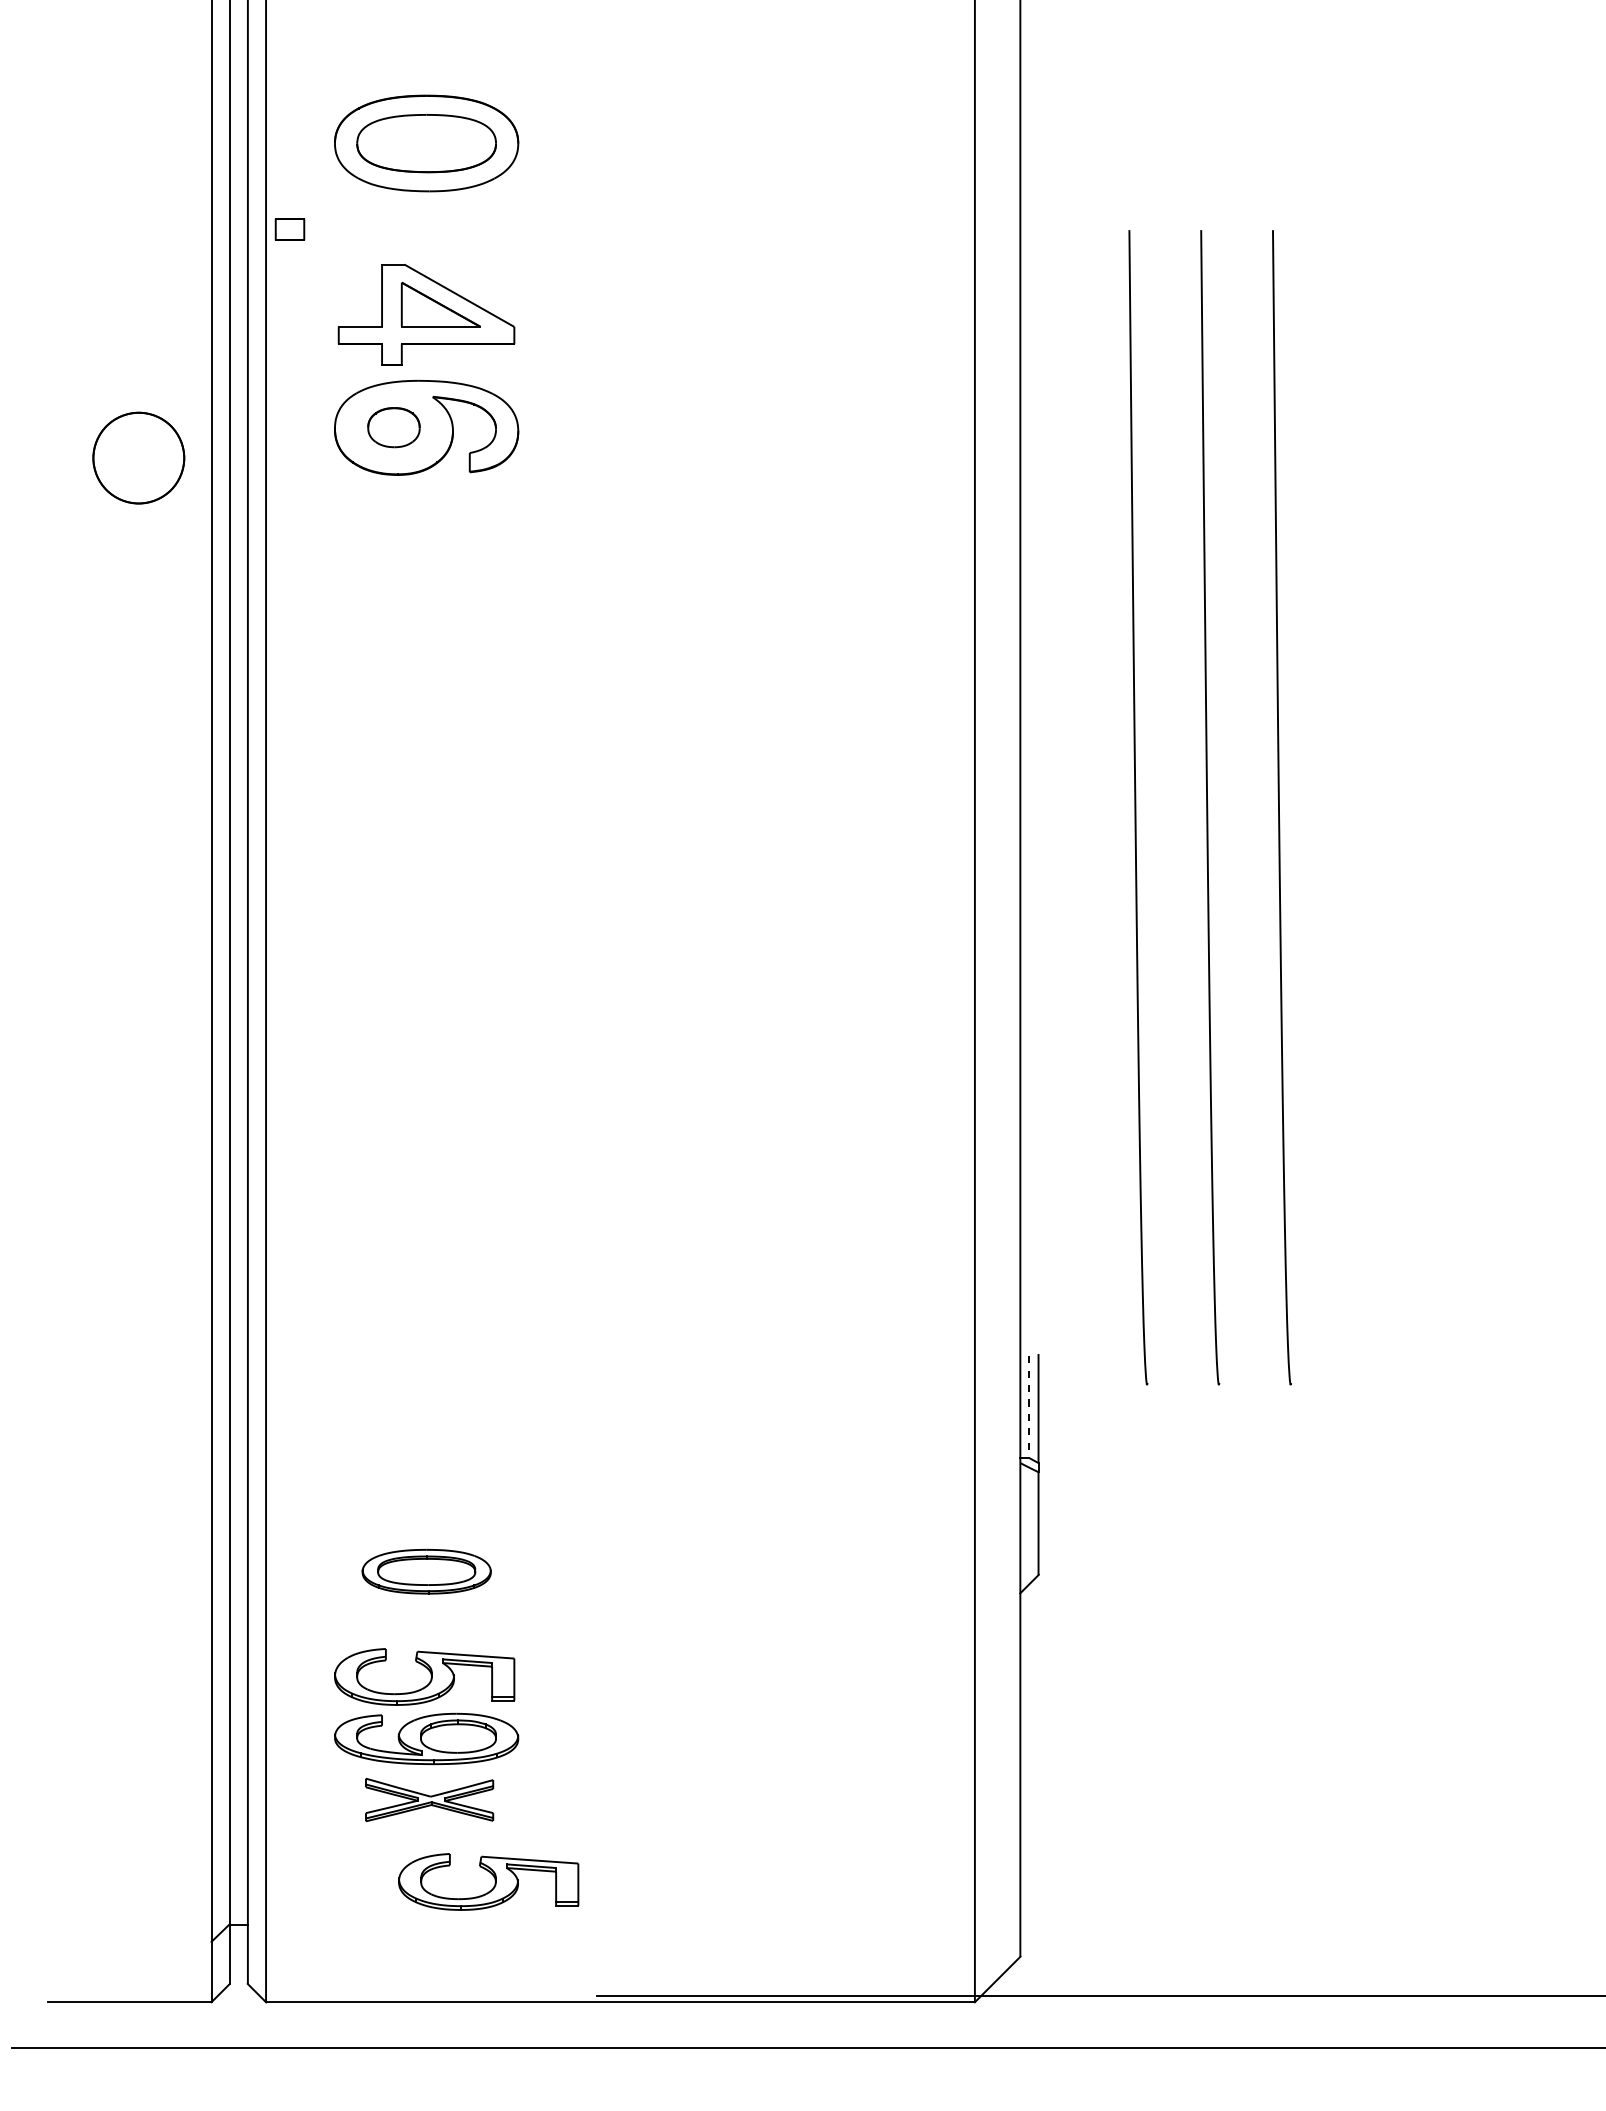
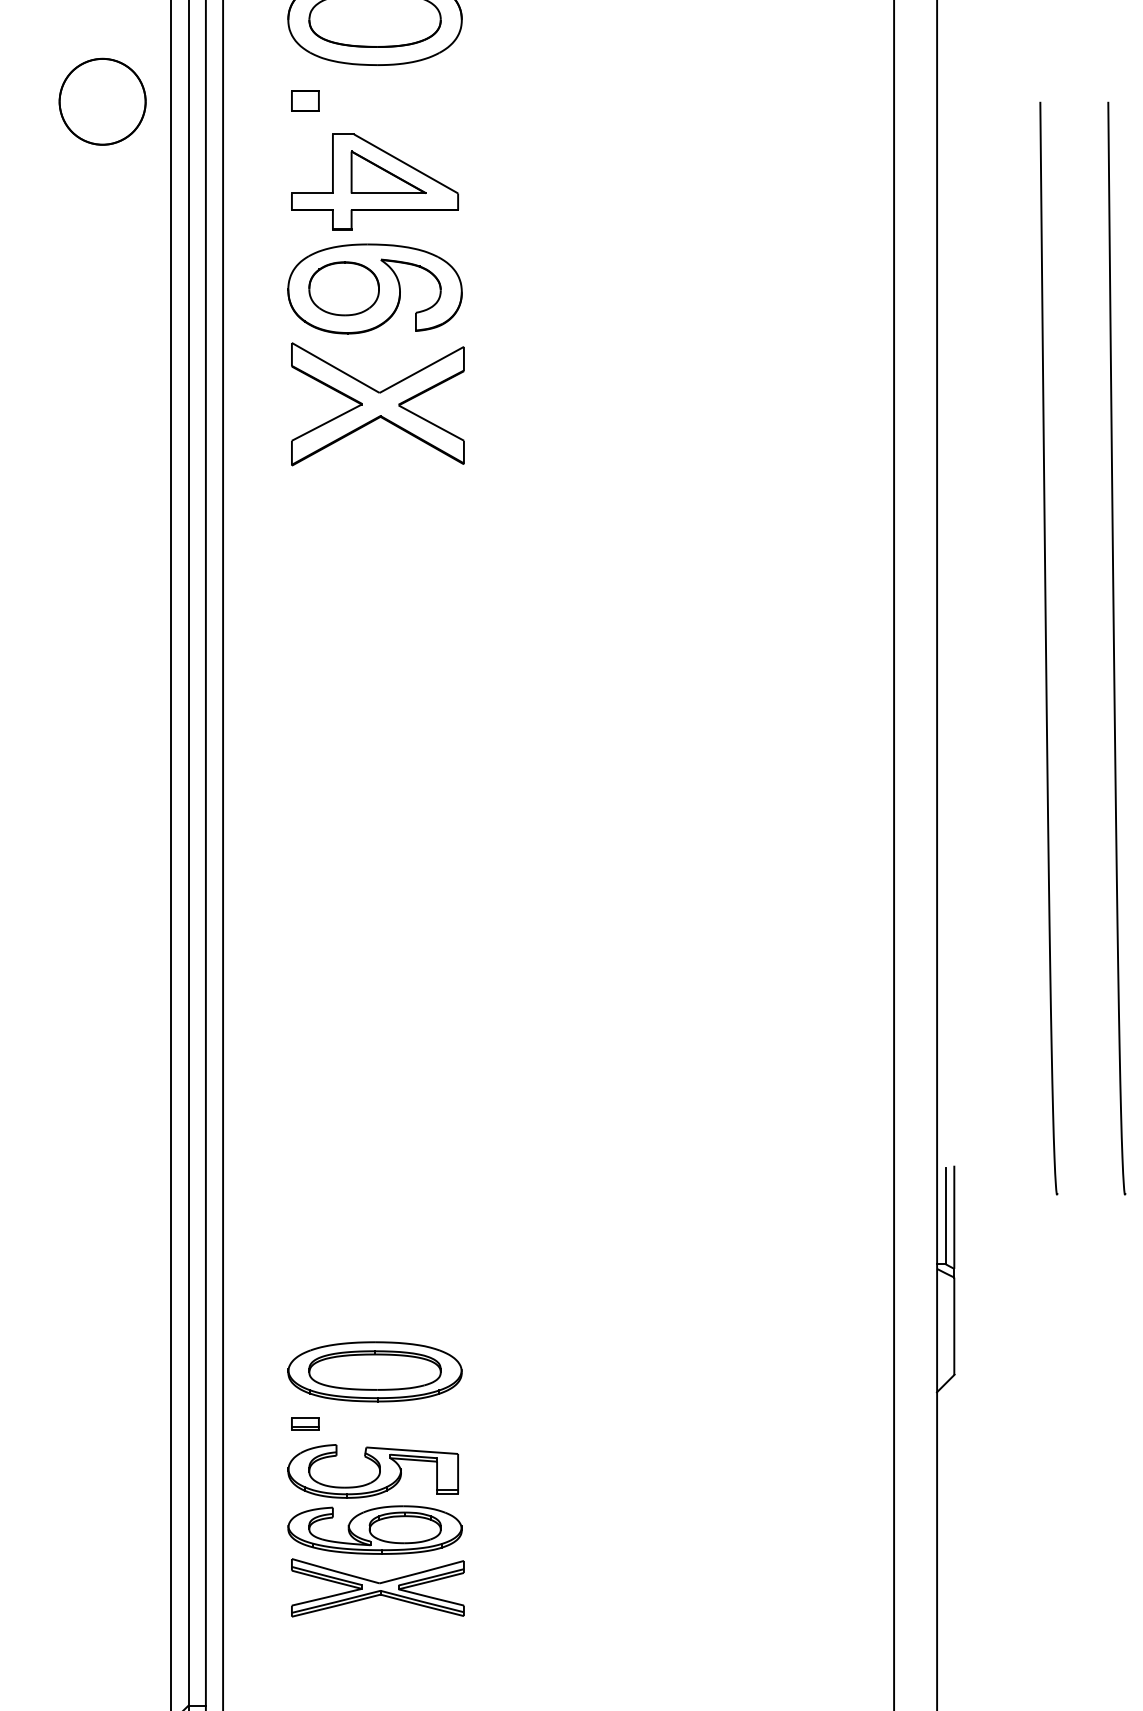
part: (289, 229) -> (304, 101), moved
part: (393, 427) -> (343, 288), size x1.43
part: (138, 457) -> (102, 101), moved
part: (429, 549) -> (377, 404), added
line: (1029, 1407) -> (945, 1216), dashed -> solid
part: (426, 1571) -> (374, 1371), size x1.43
part: (352, 1626) -> (304, 1423), added
part: (429, 1799) -> (377, 1587), size x1.43
part: (494, 1880) -> (439, 1664), removed

